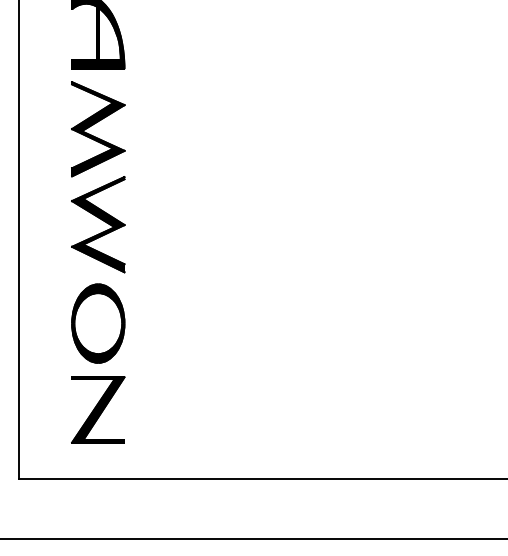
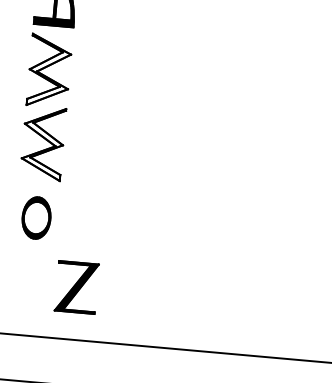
fill: (98, 129) -> (49, 71), removed
fill: (98, 224) -> (43, 143), removed
part: (98, 323) -> (36, 218), size x0.7
part: (98, 409) -> (76, 287), moved

